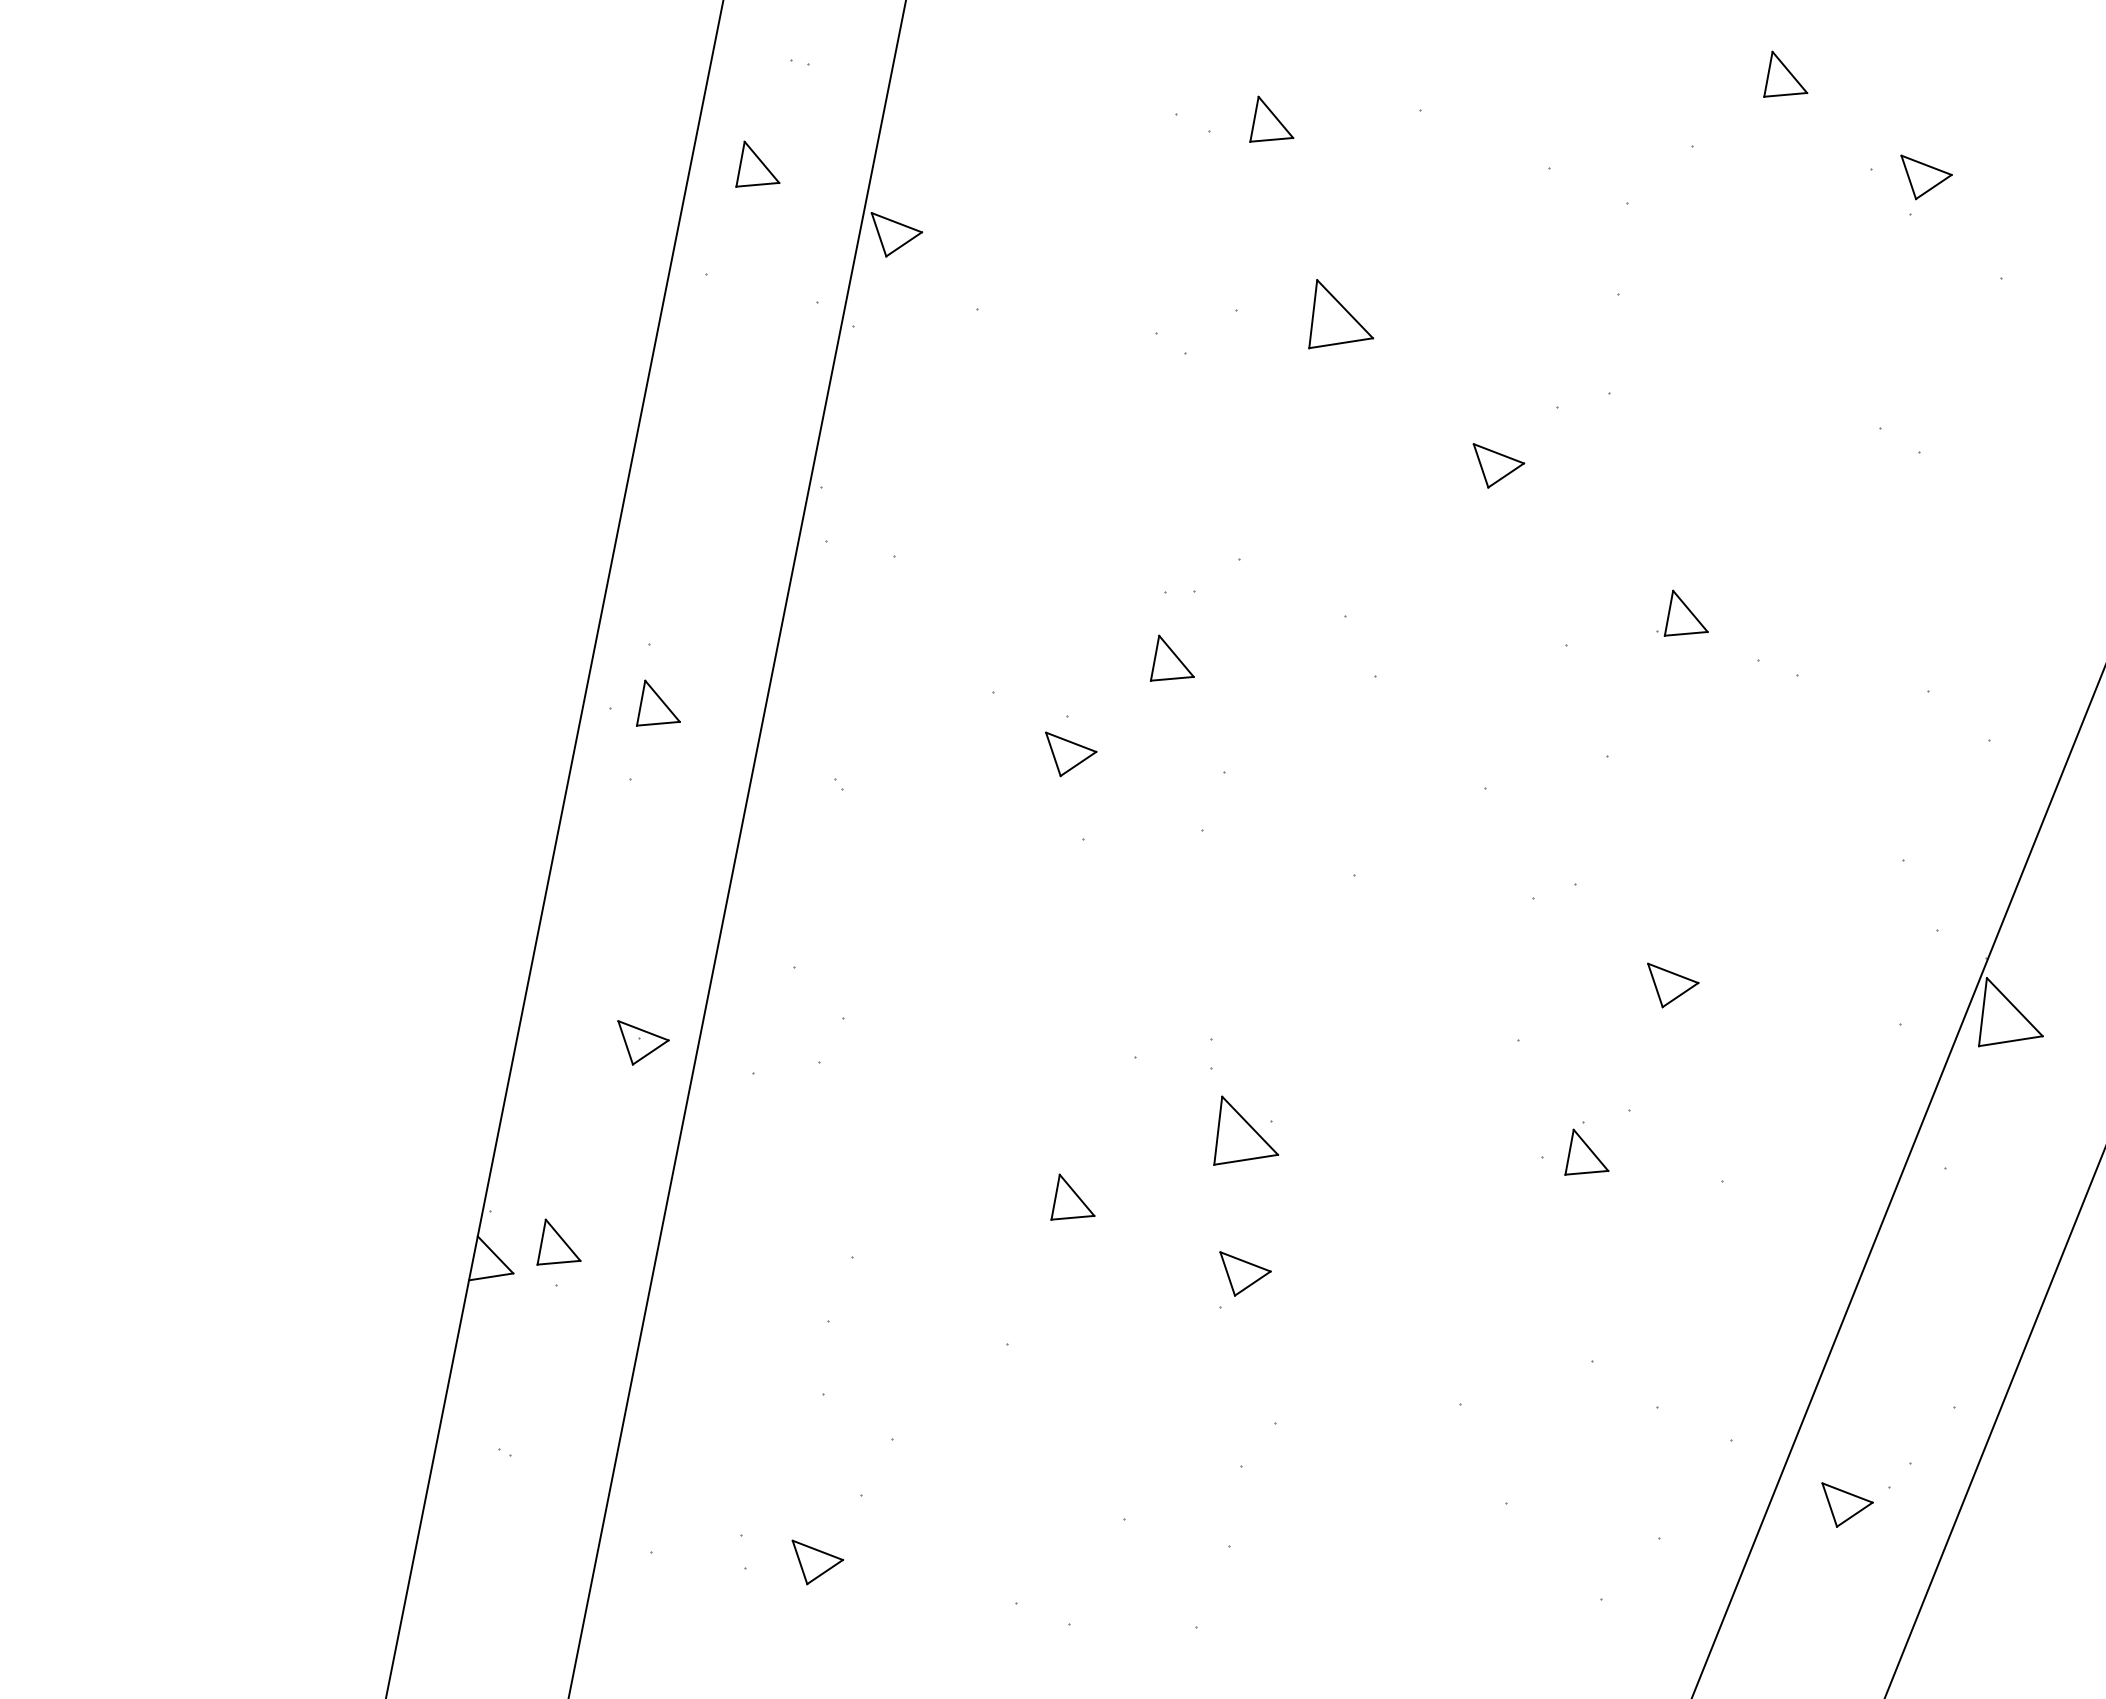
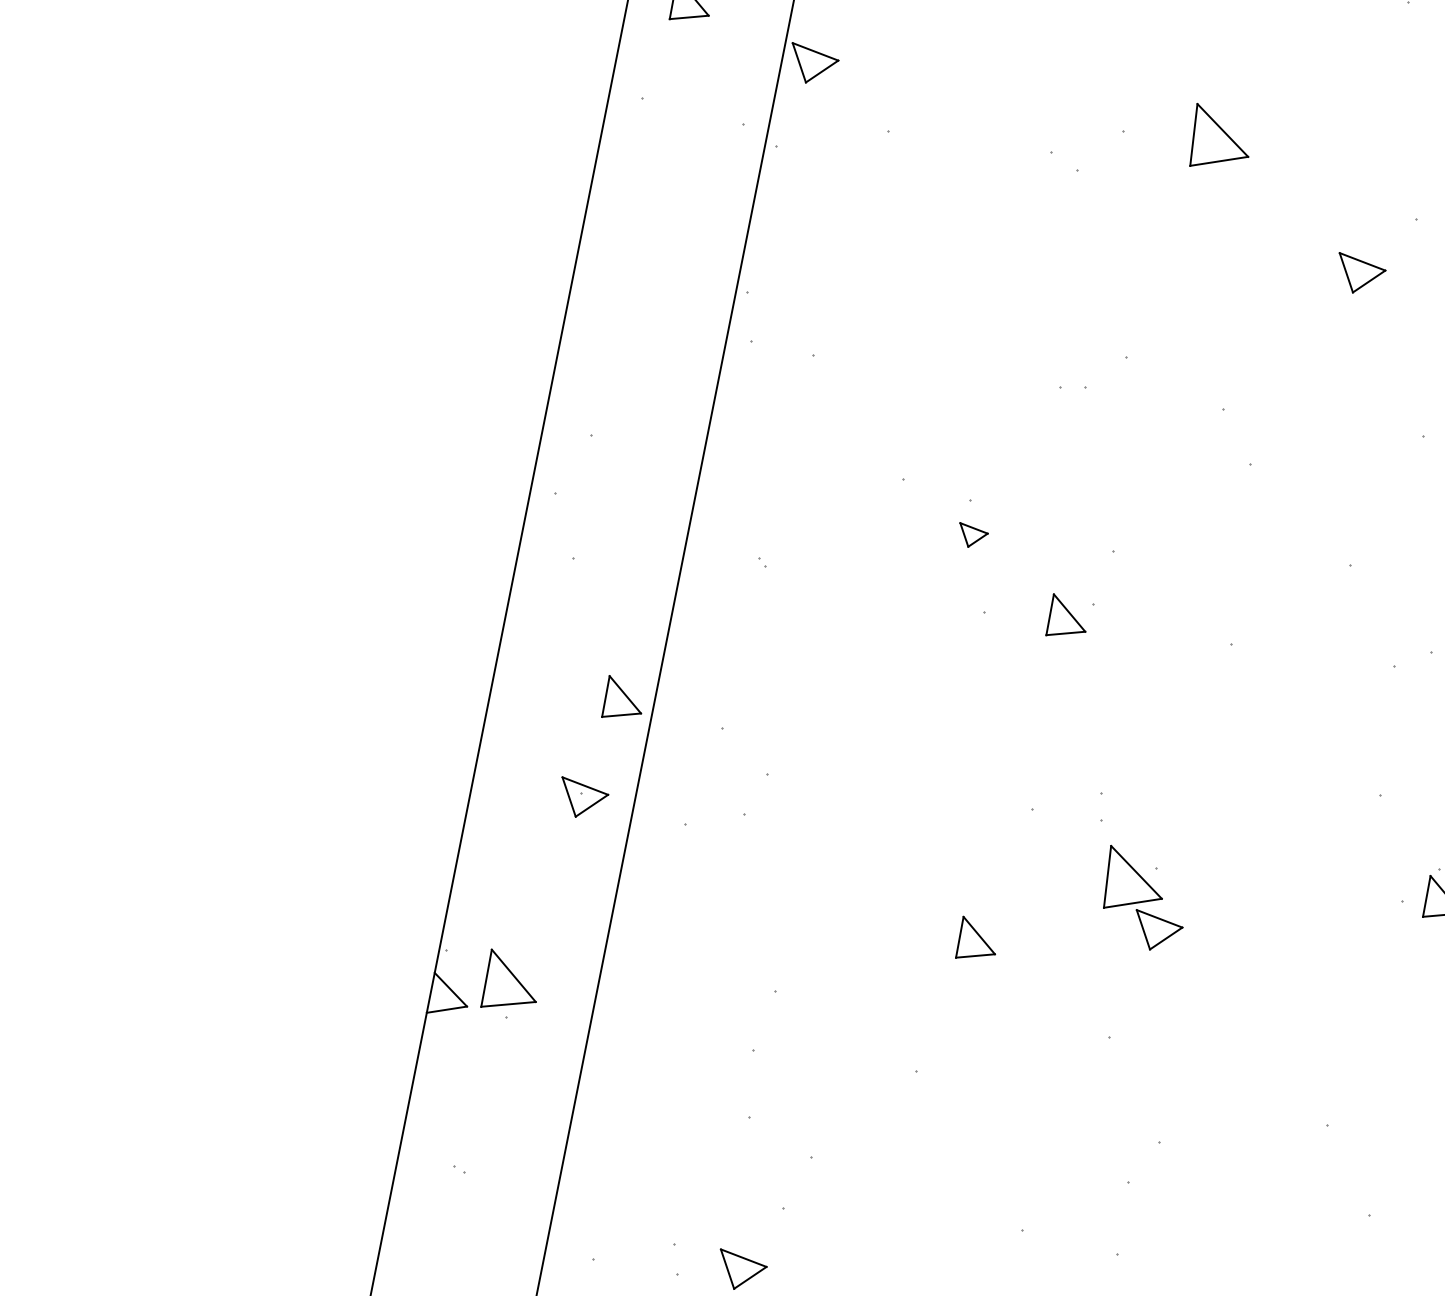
part: (1172, 657) -> (1065, 614), moved
part: (658, 702) -> (621, 695), moved
part: (1071, 754) -> (974, 535), size x0.6
part: (558, 1241) -> (508, 977), size x1.4
part: (1245, 1273) -> (1159, 929), moved

